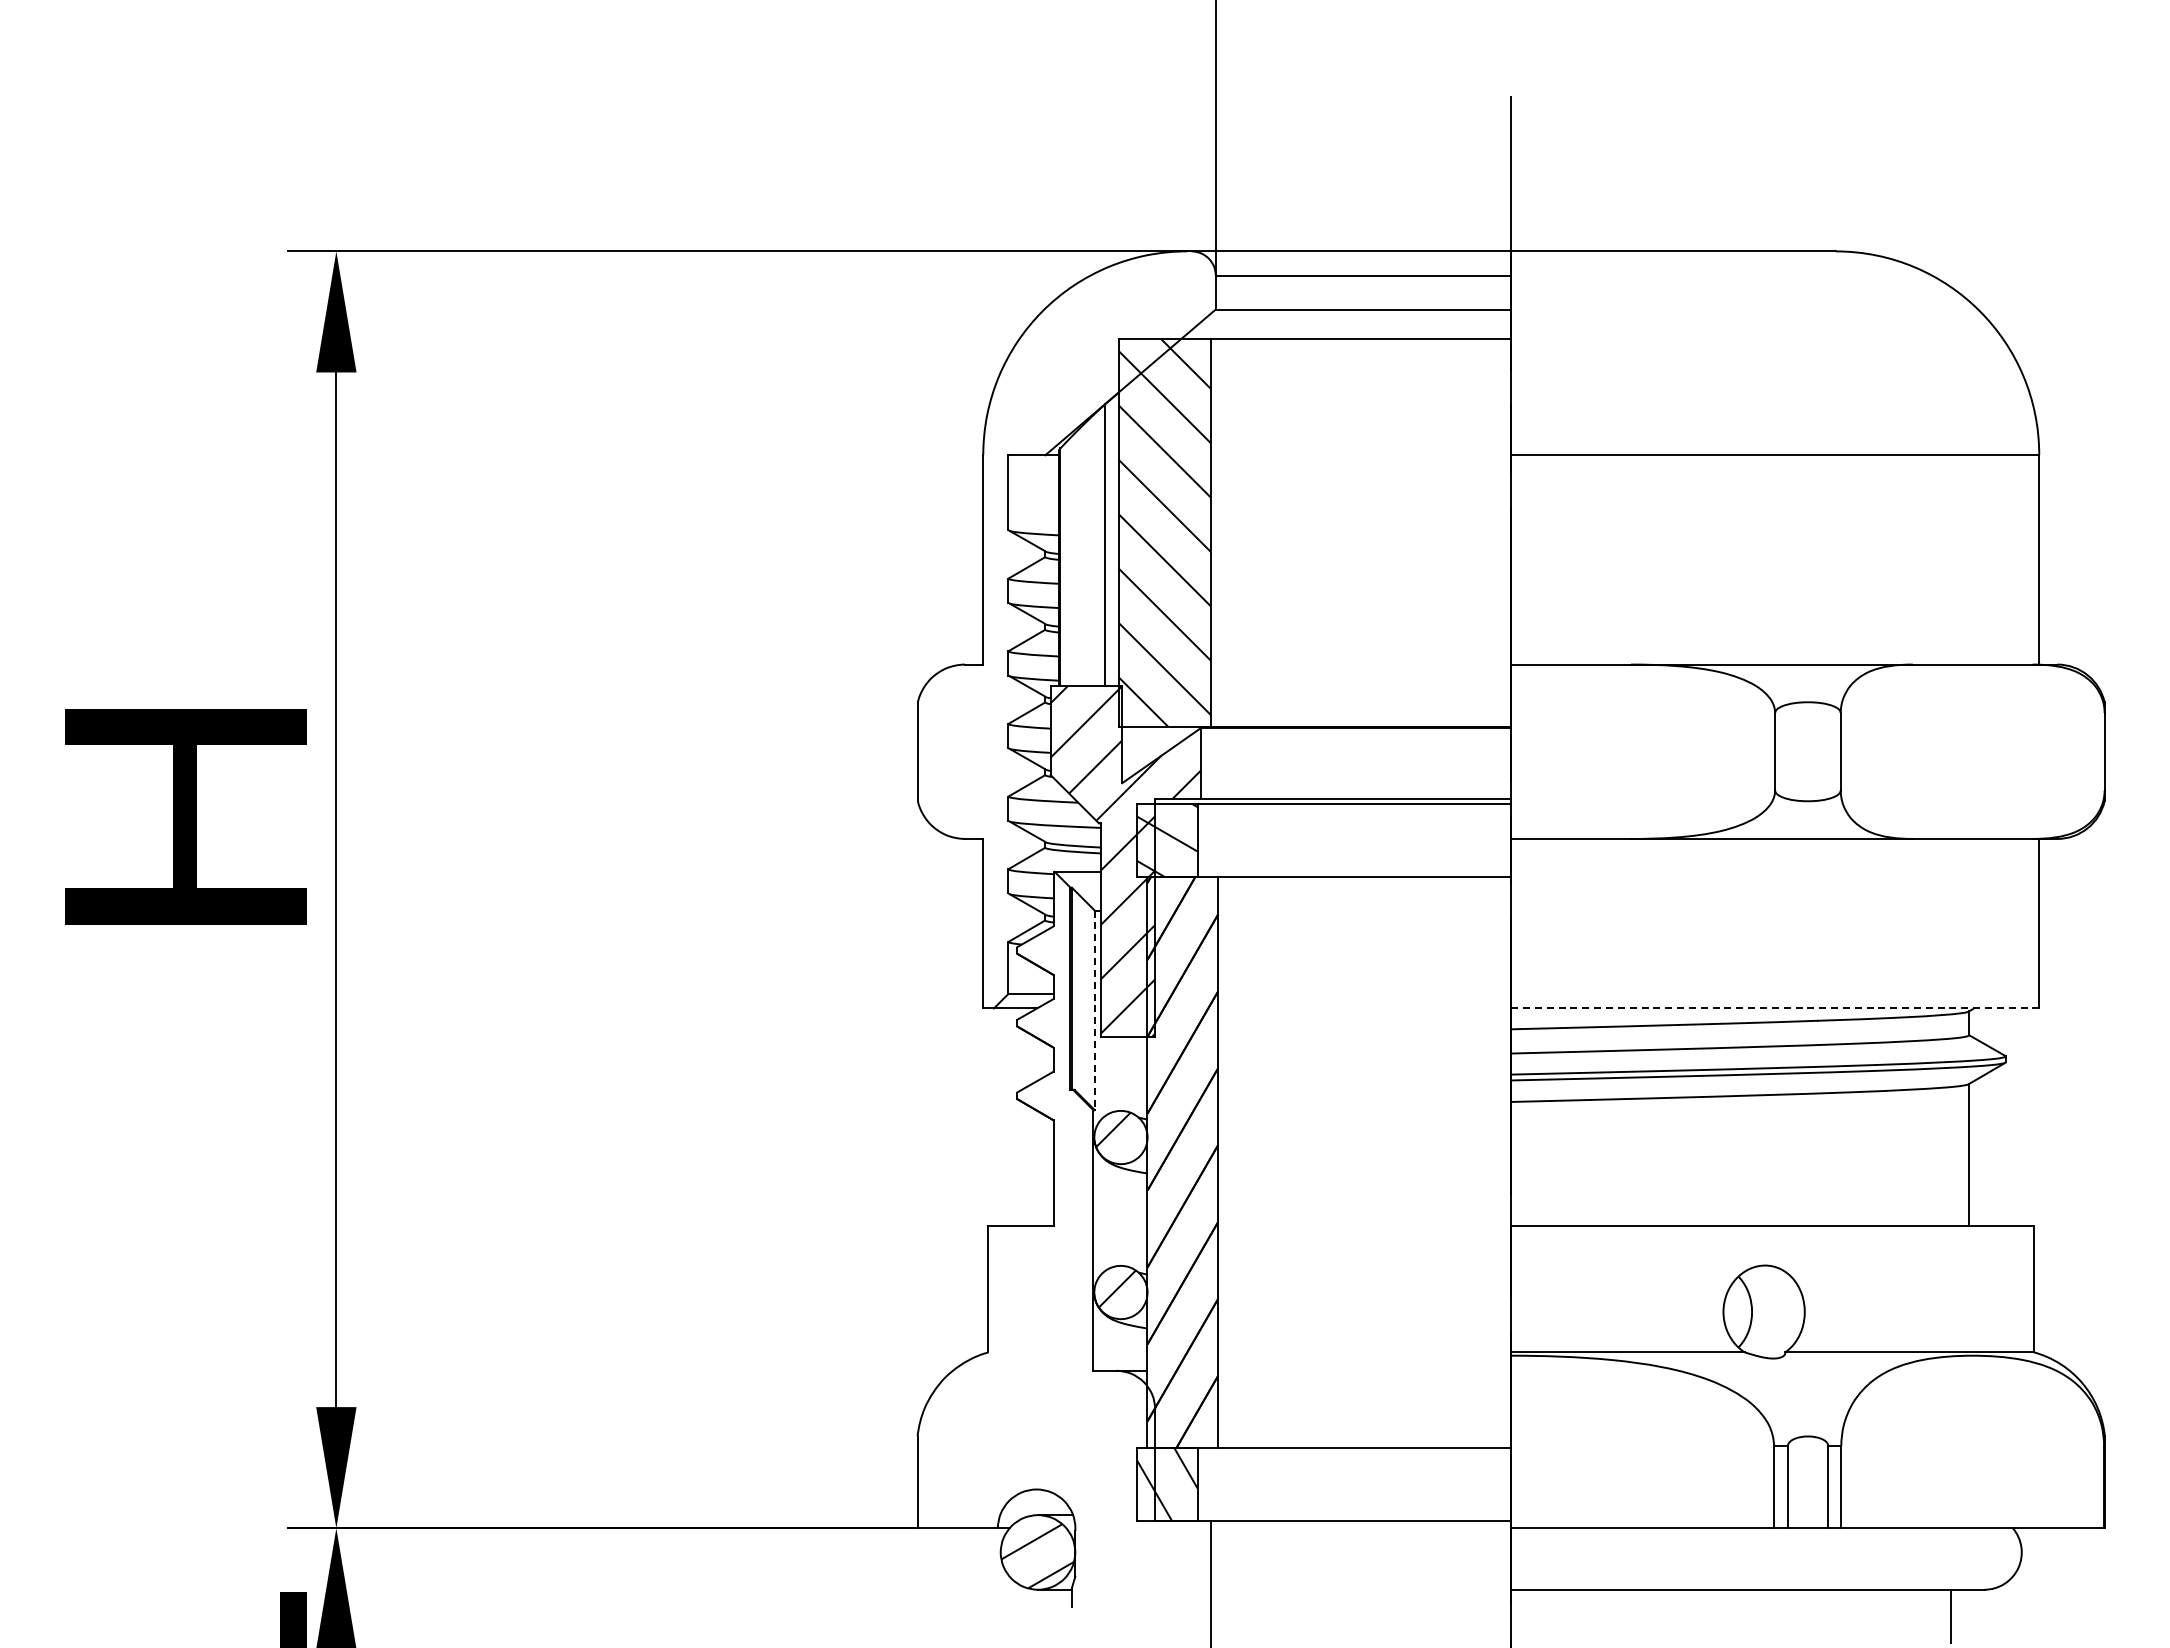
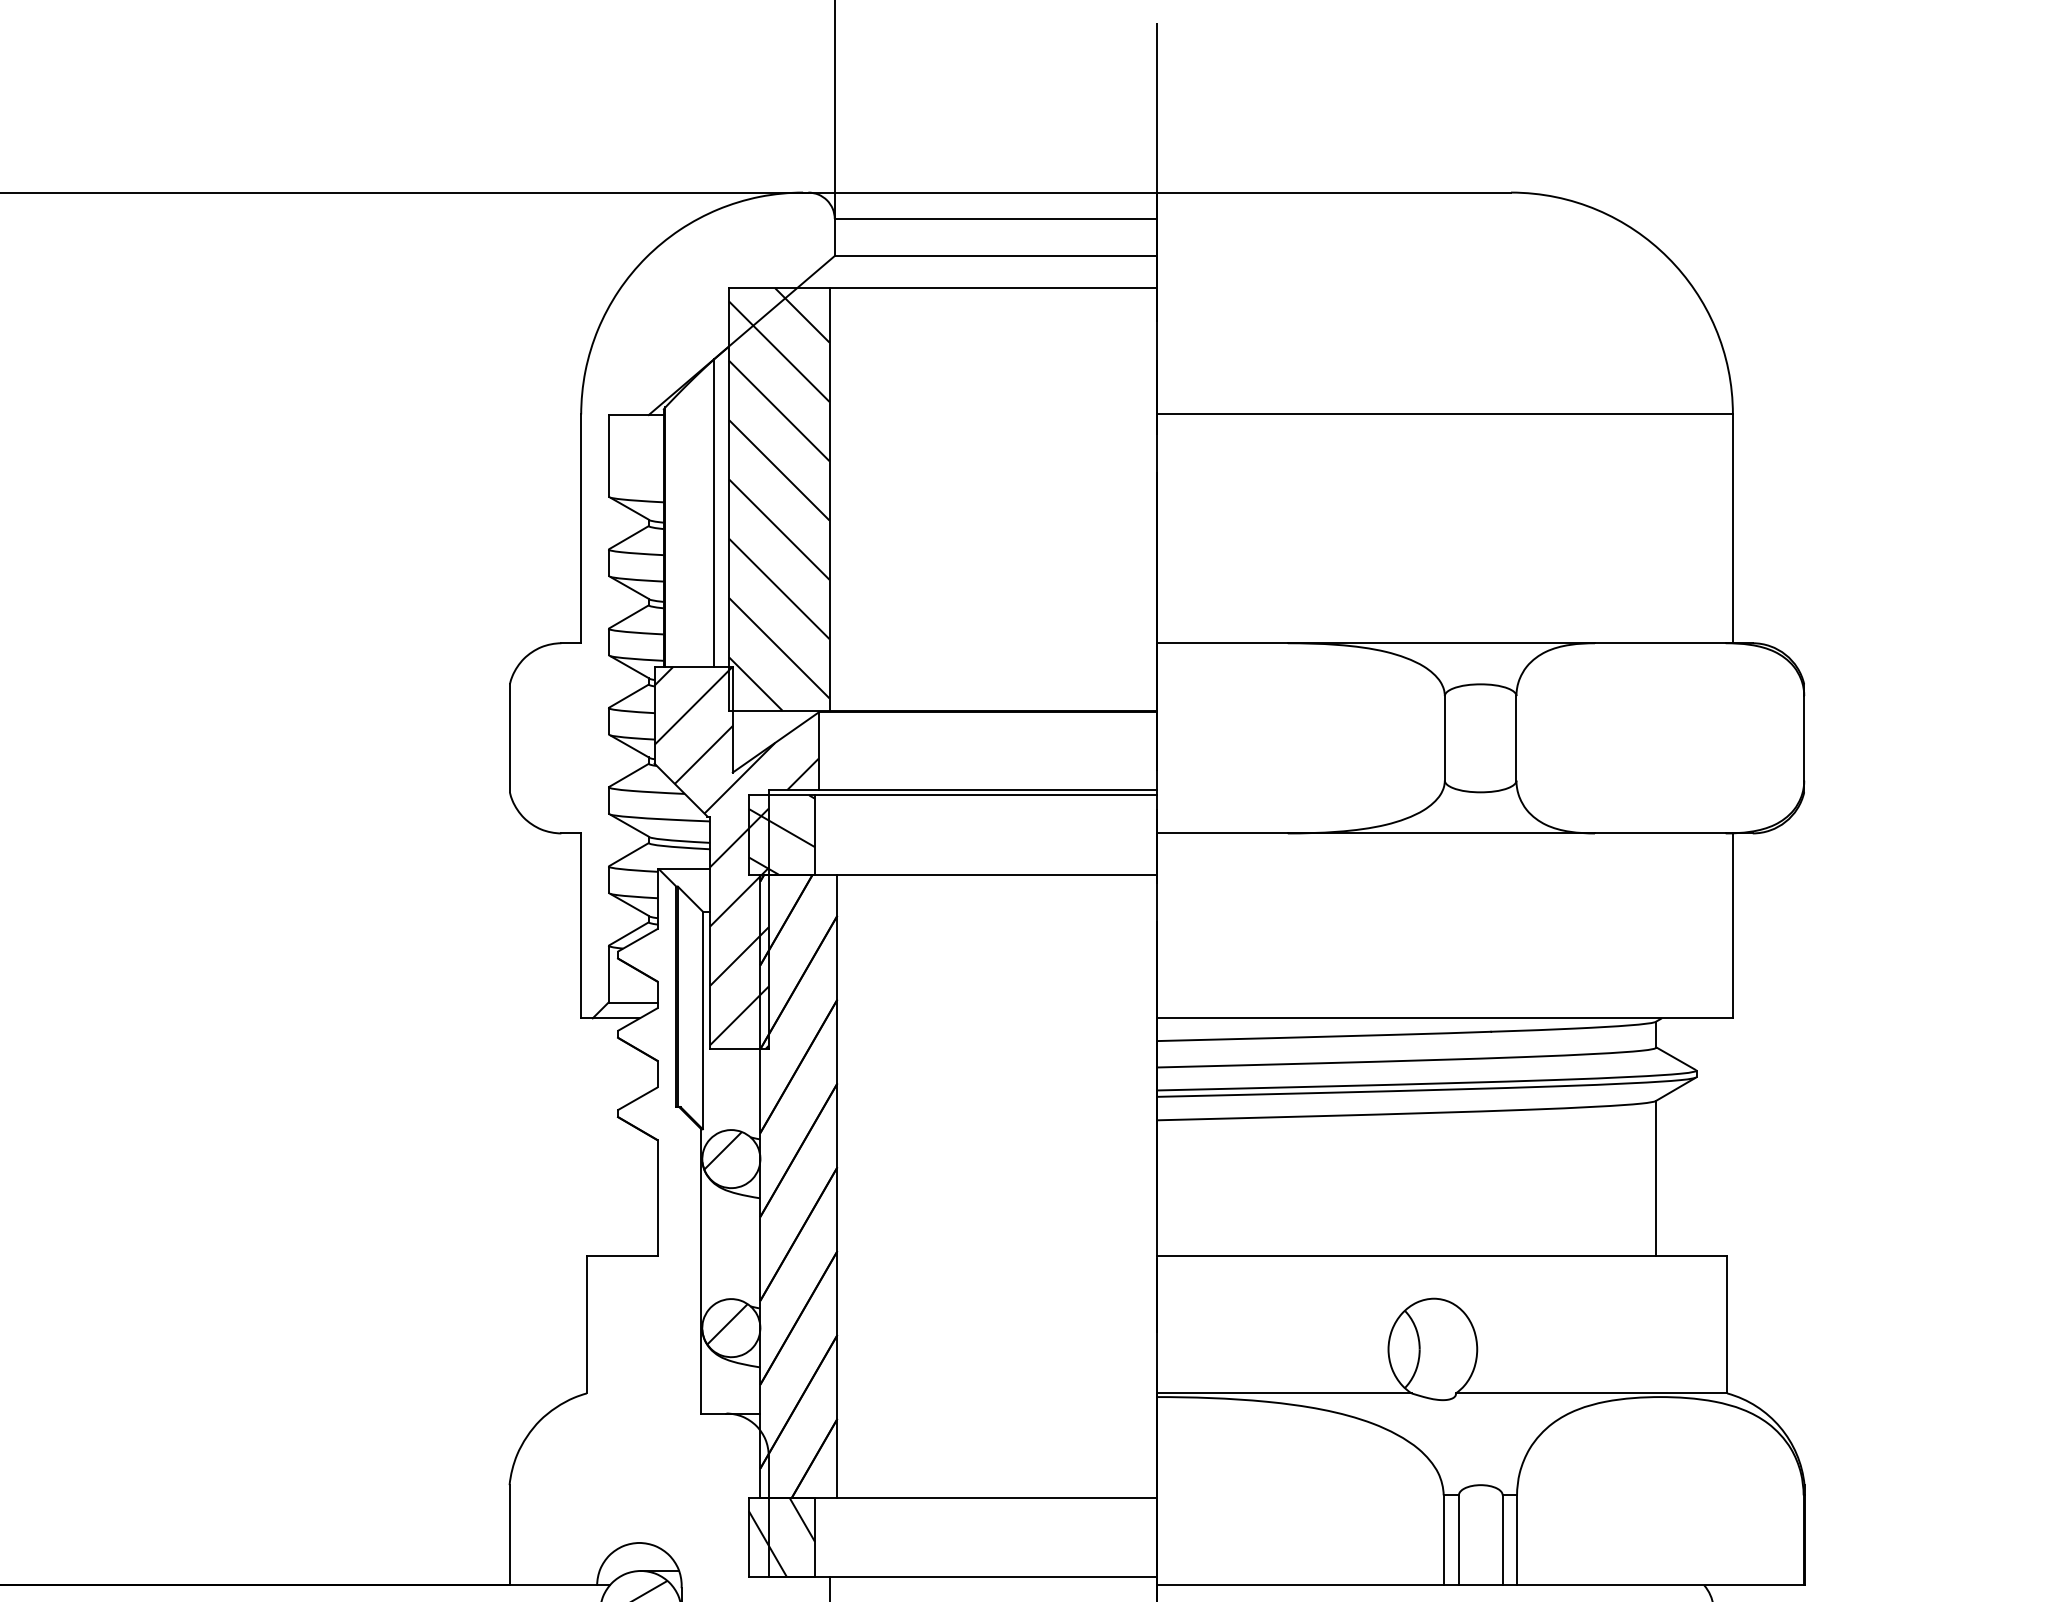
line: (1775, 1008) -> (1445, 1018), dashed -> solid
line: (1094, 1010) -> (702, 1020), dashed -> solid

